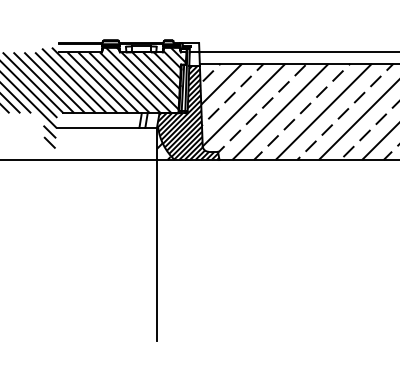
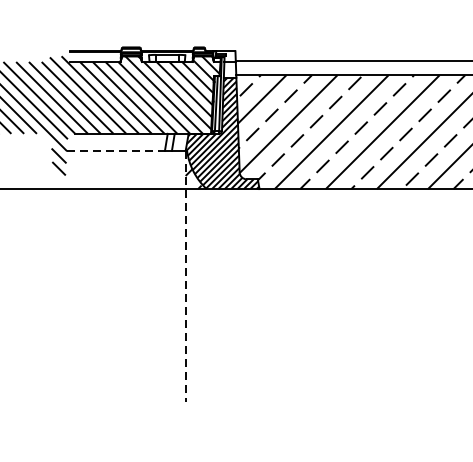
line: (98, 127) -> (116, 150), solid -> dashed
line: (156, 234) -> (185, 277), solid -> dashed

